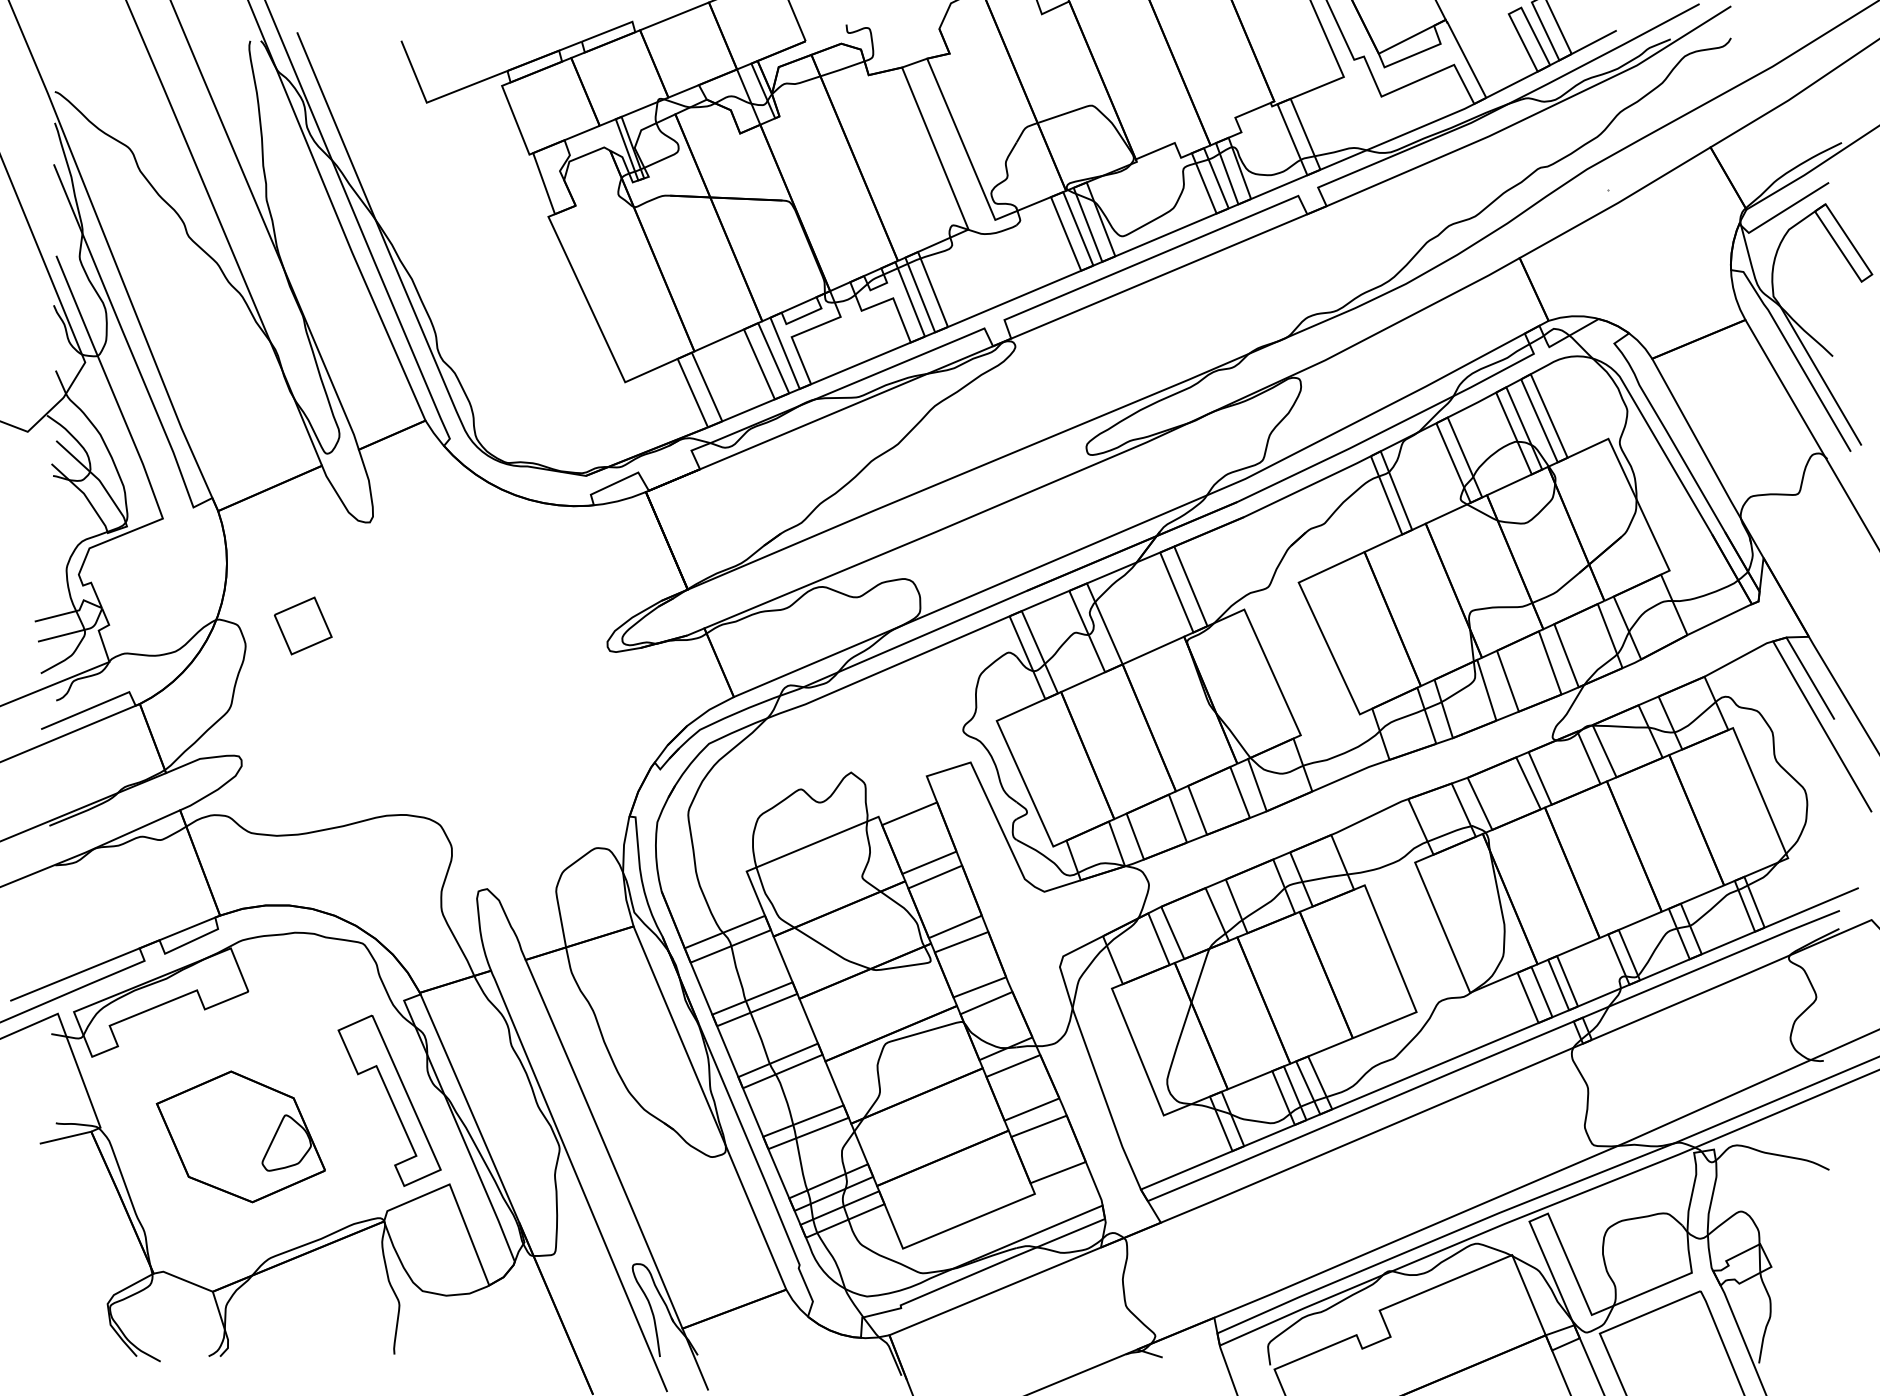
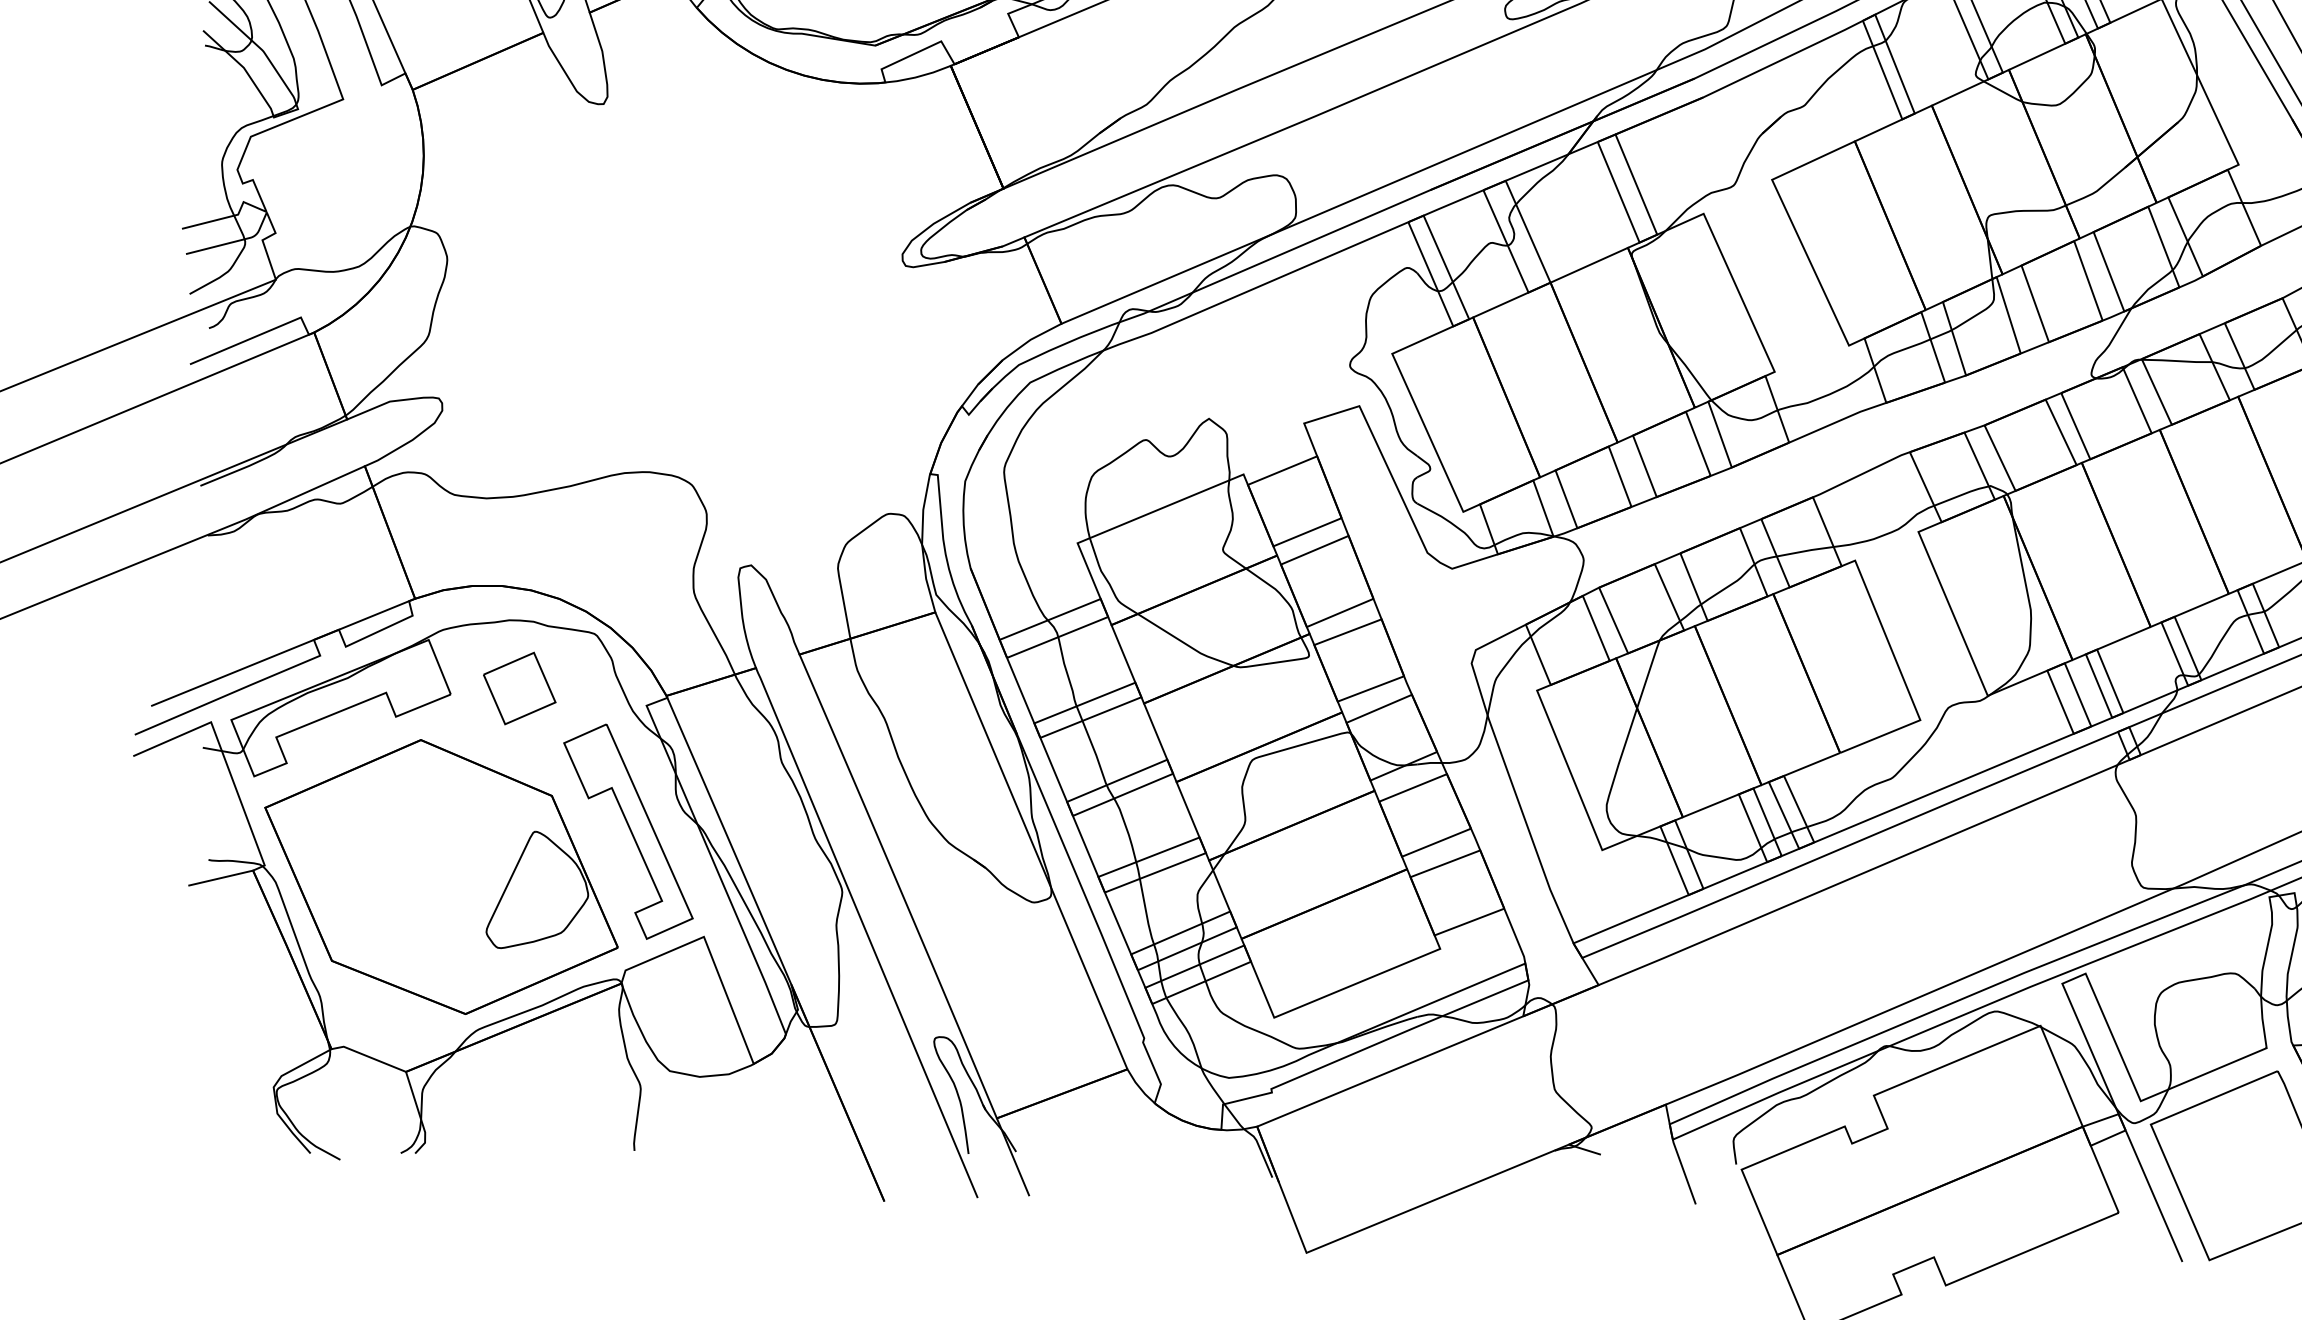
part: (302, 625) -> (518, 687), moved
part: (240, 1136) -> (440, 876), size x1.67

